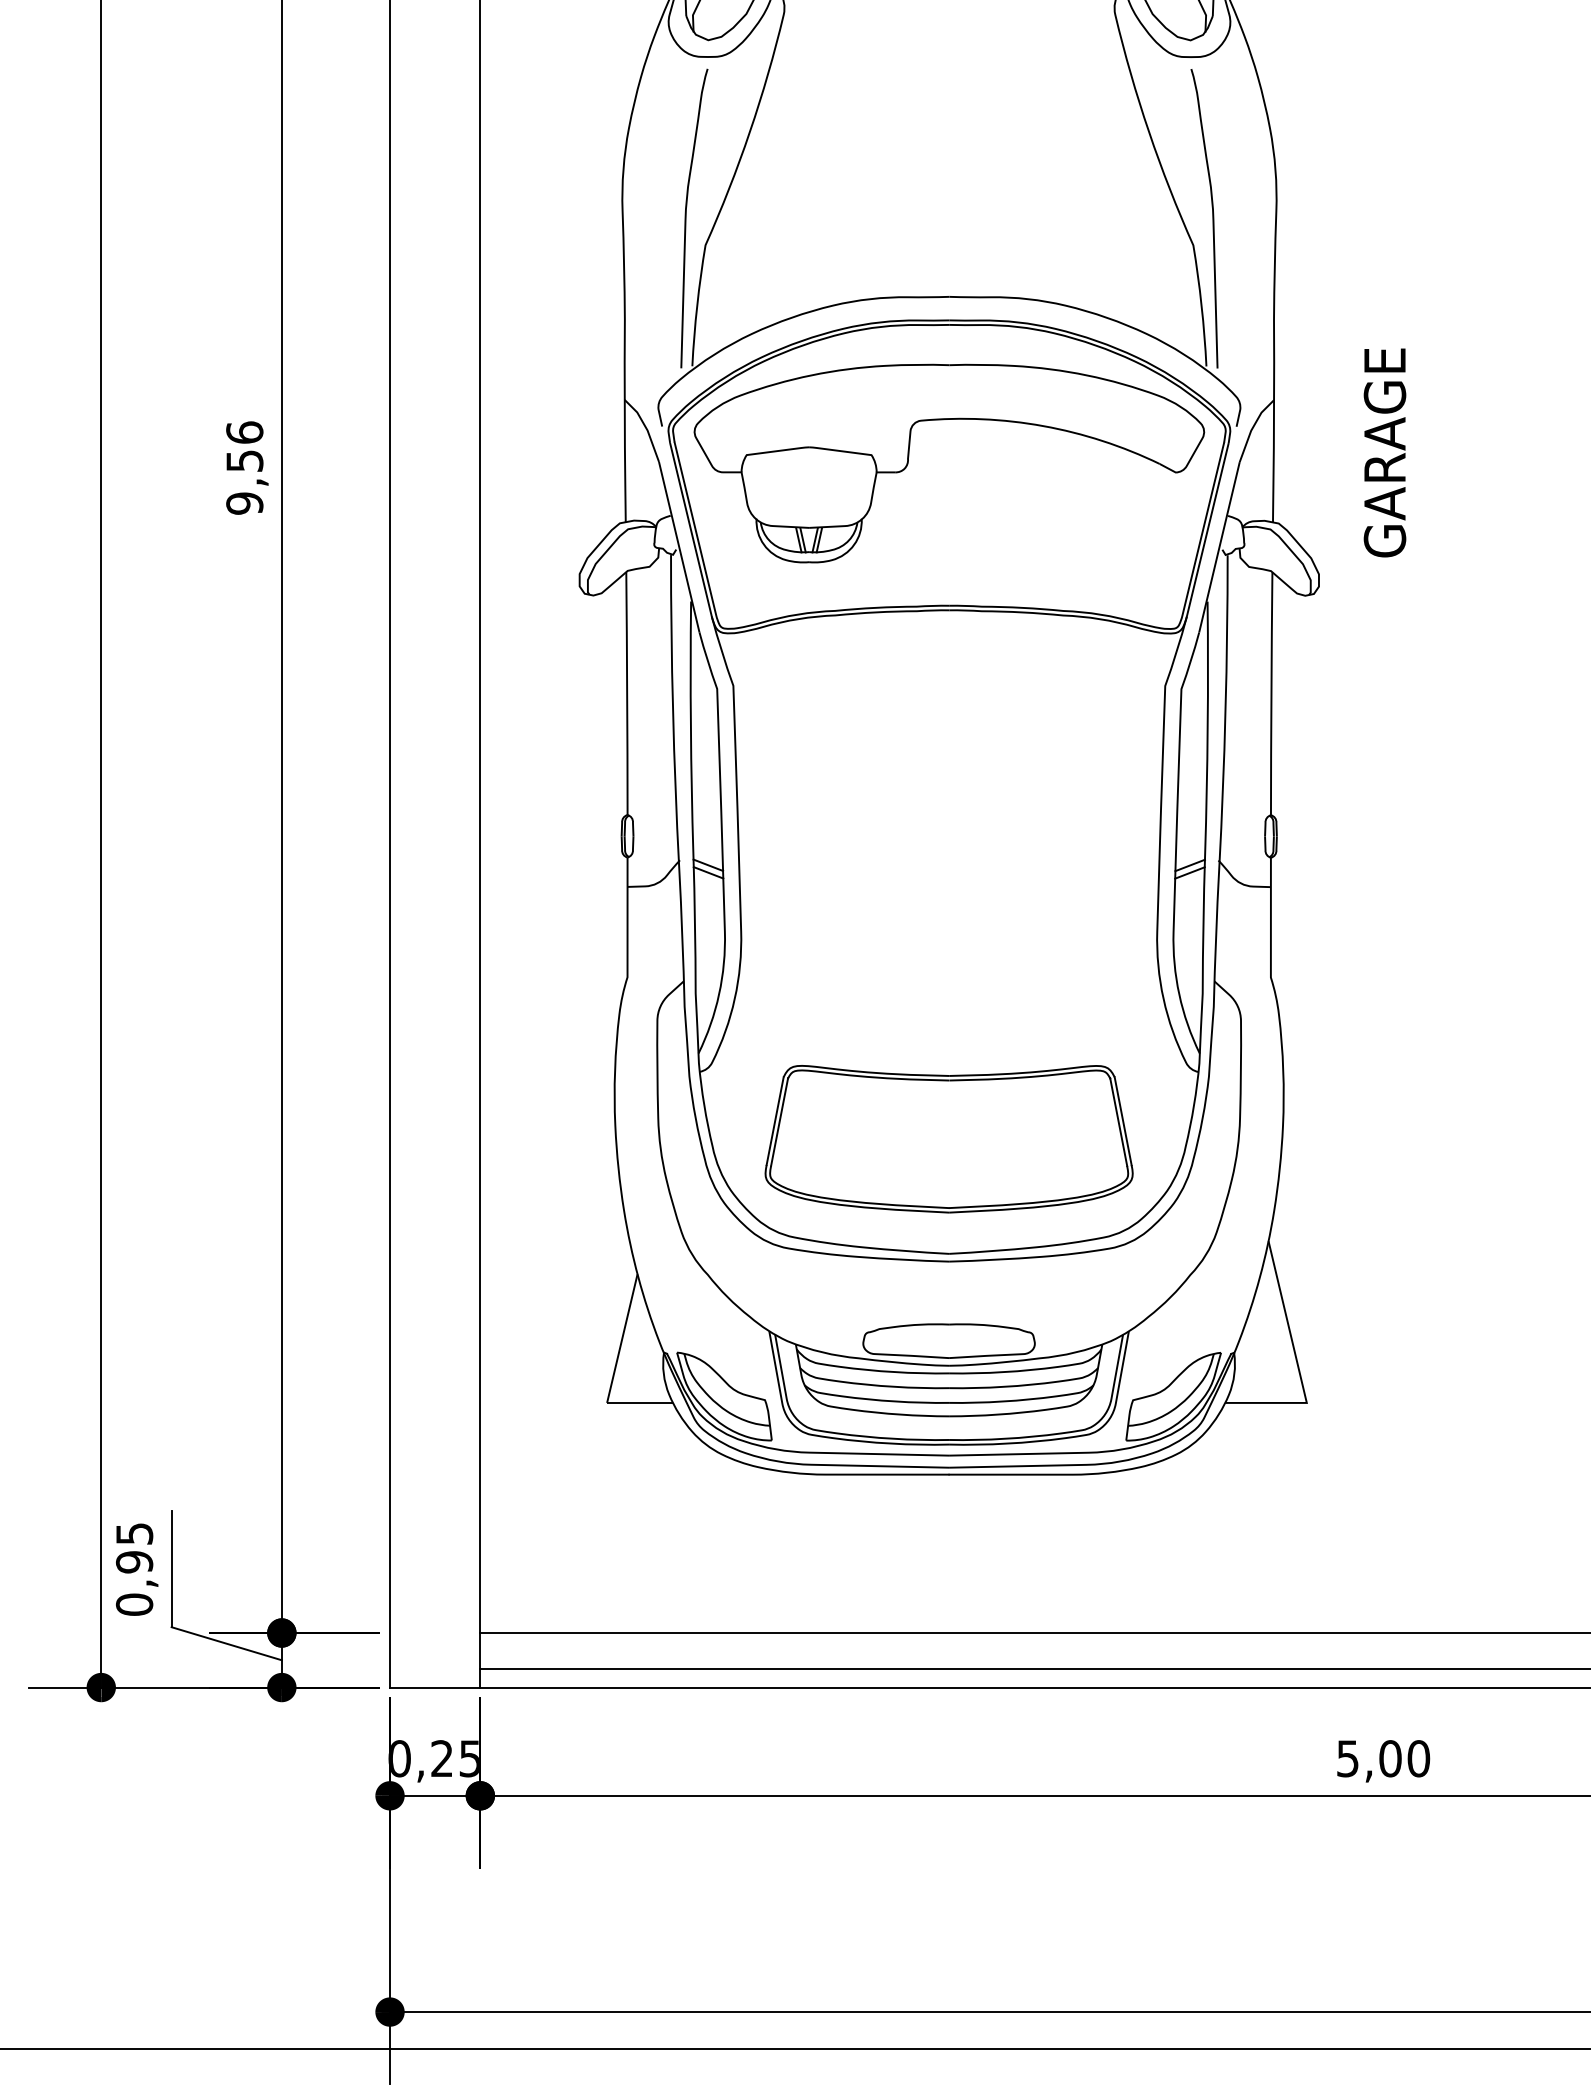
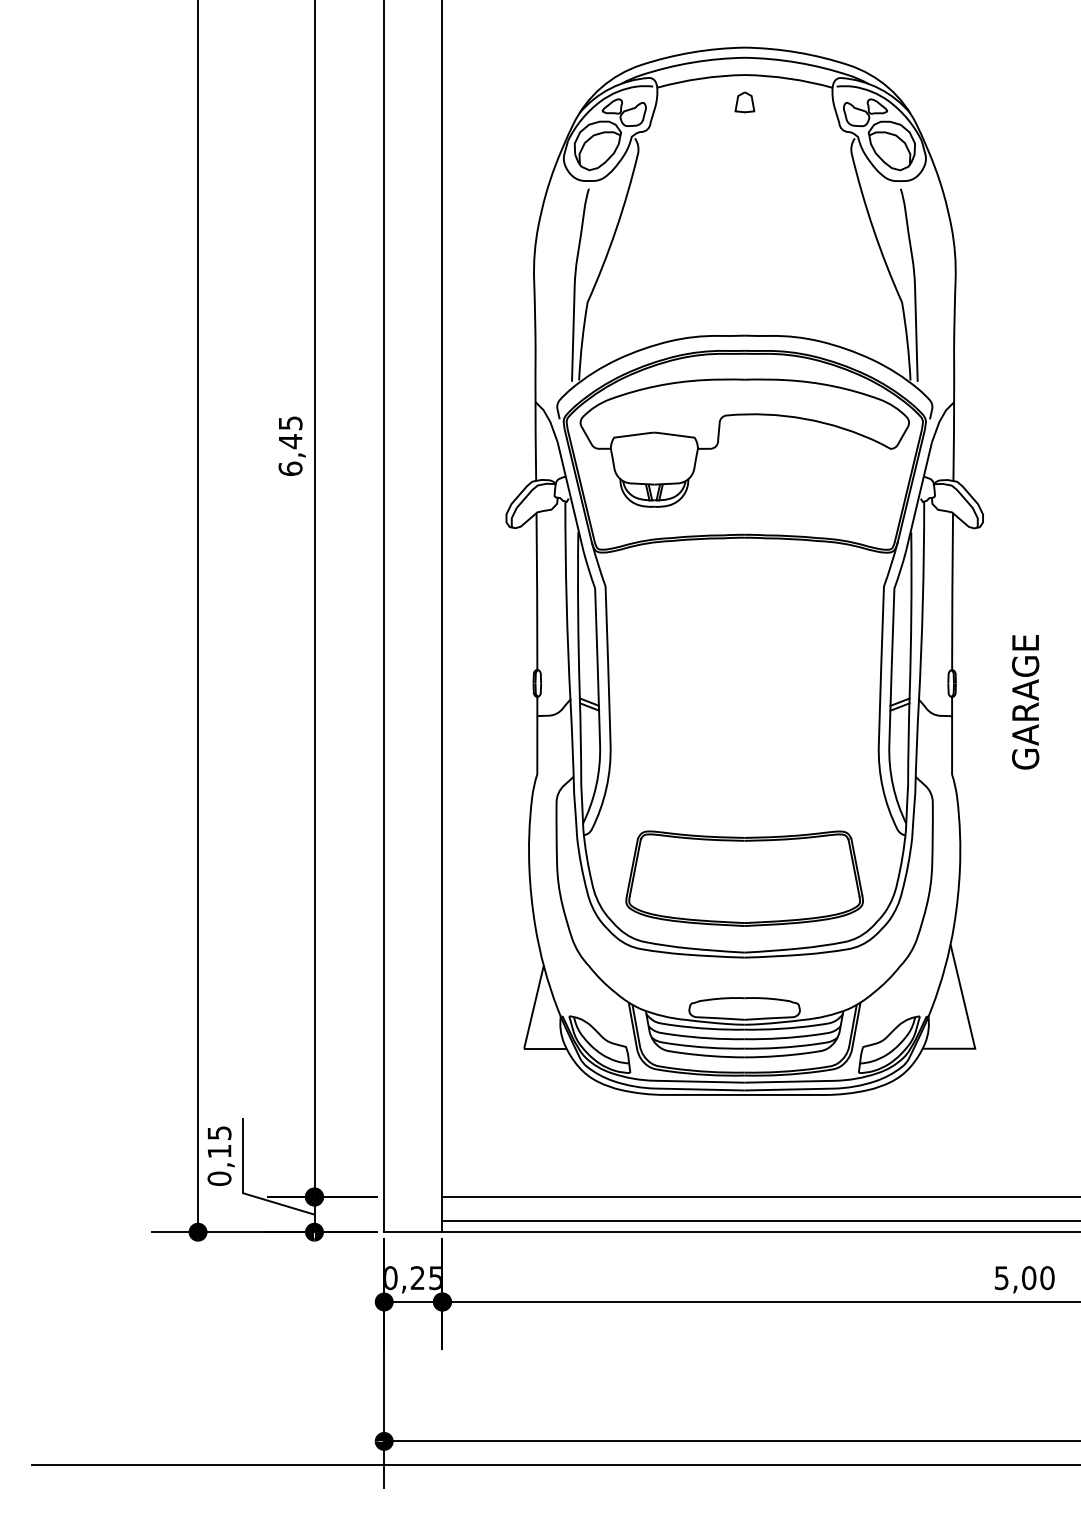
text: (1384, 453) -> (1025, 702), moved
text: (244, 468) -> (290, 446), 9,56 -> 6,45
text: (134, 1562) -> (219, 1151), 0,95 -> 0,15

